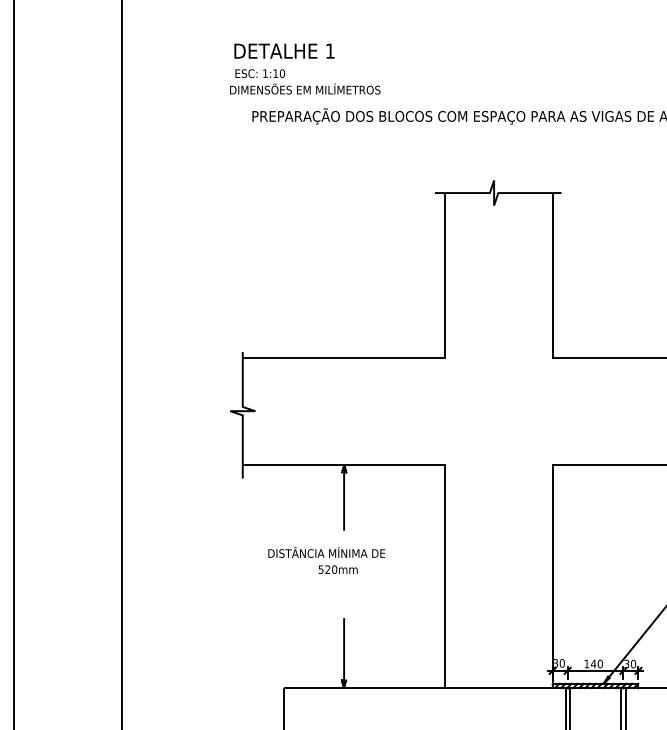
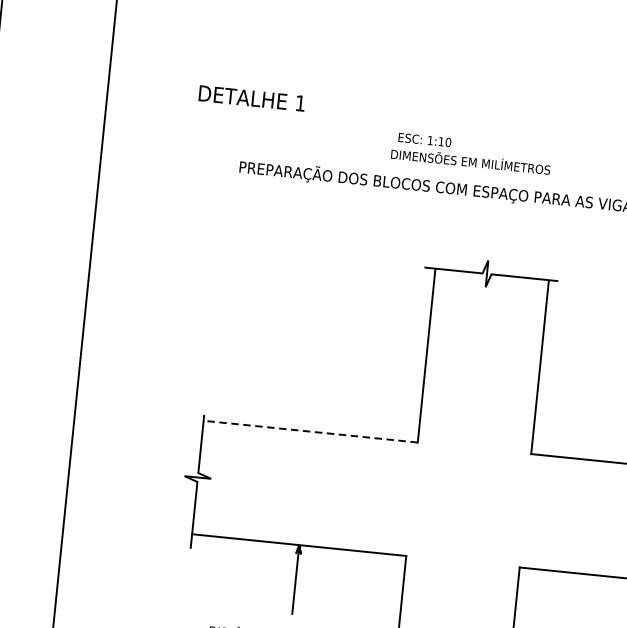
text: (284, 50) -> (252, 97), moved
text: (305, 81) -> (471, 153), moved
line: (343, 357) -> (310, 431), solid -> dashed

